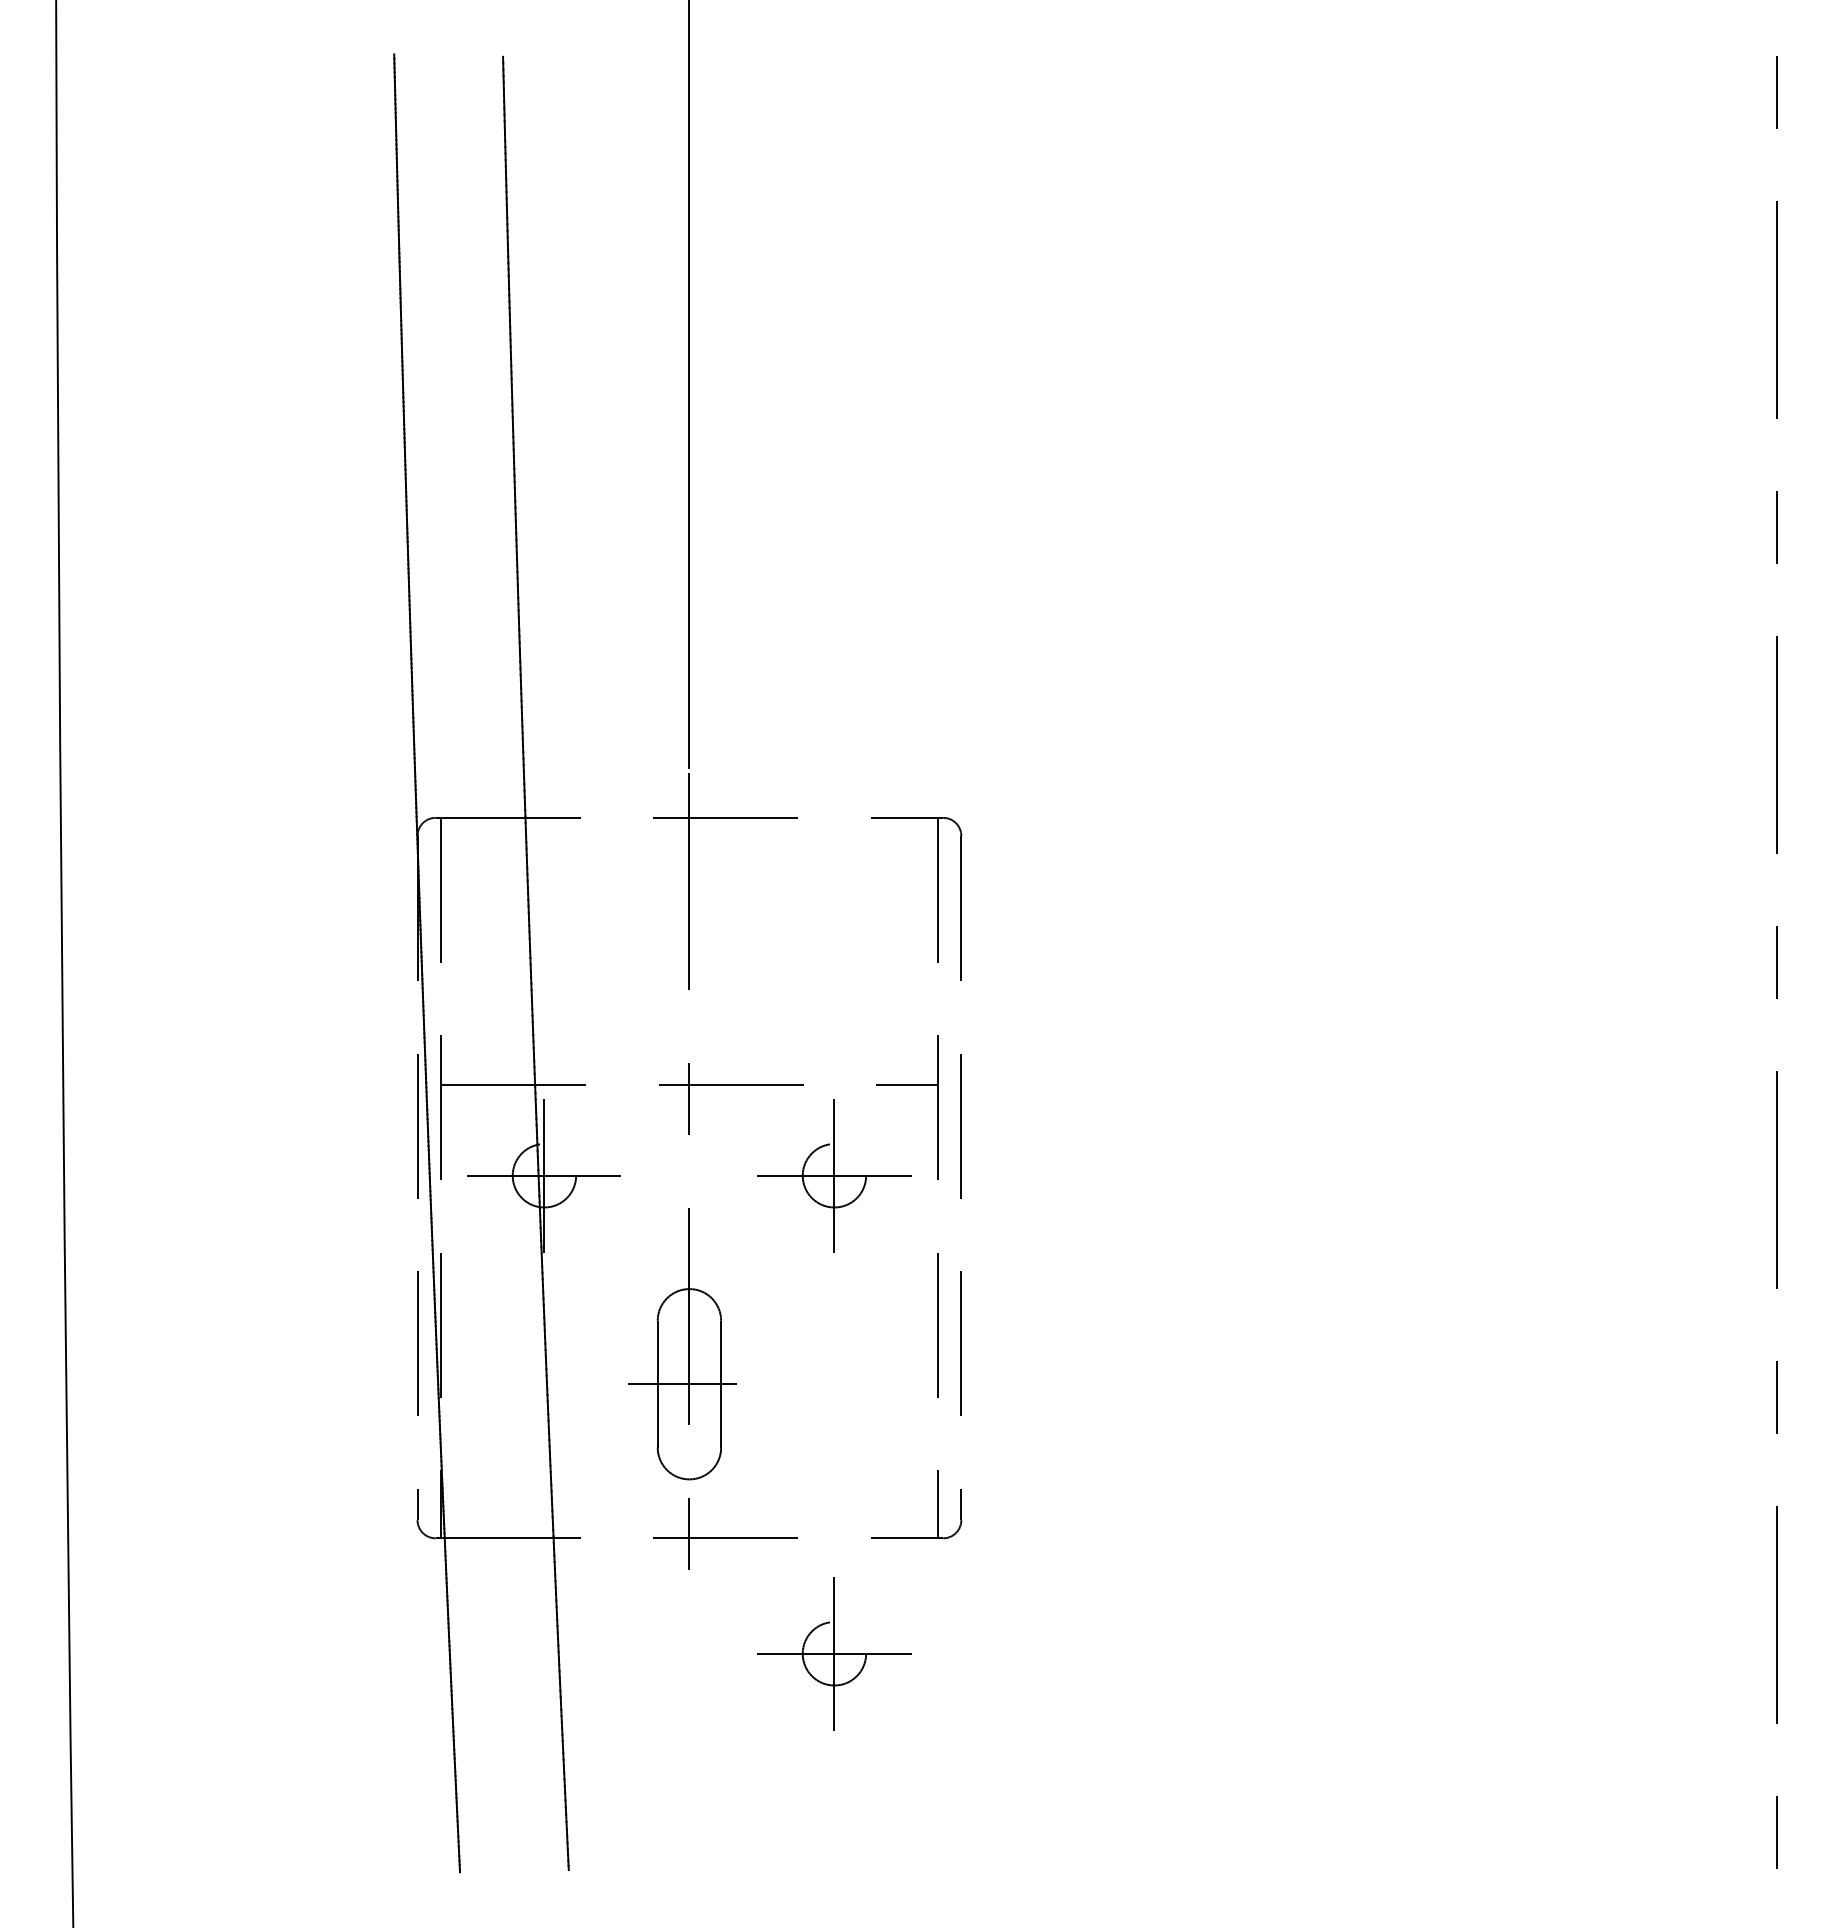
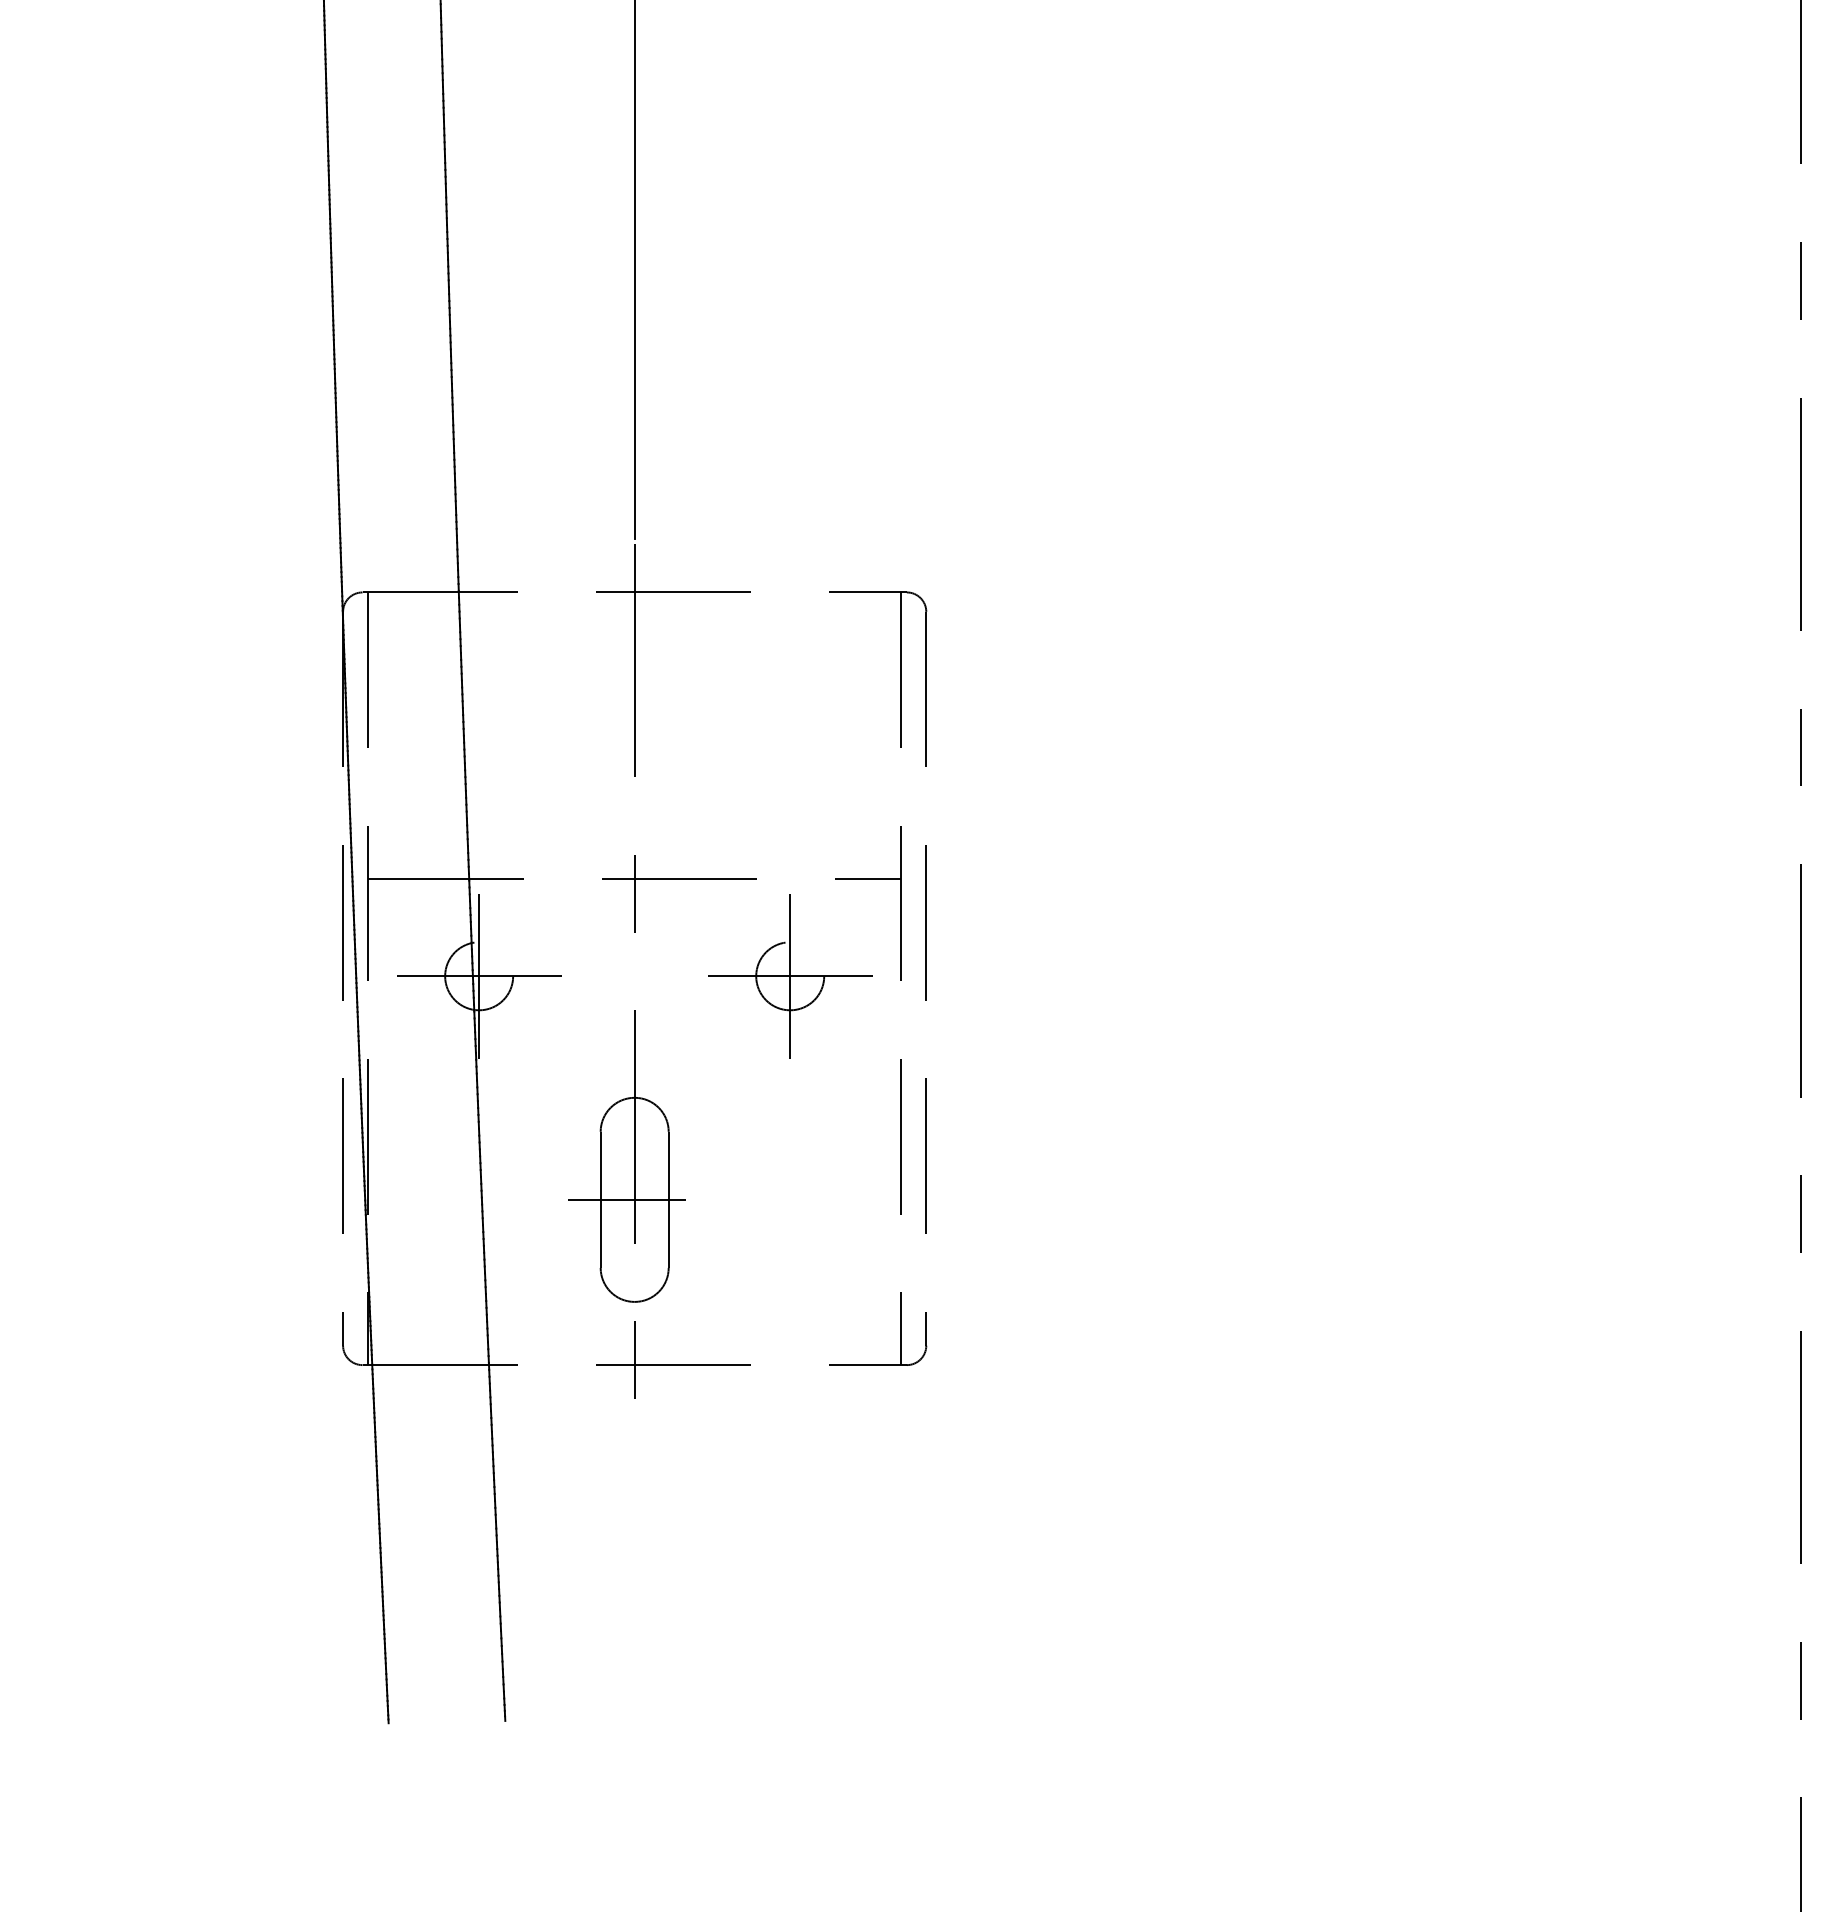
part: (834, 1653) -> (790, 1488), removed

